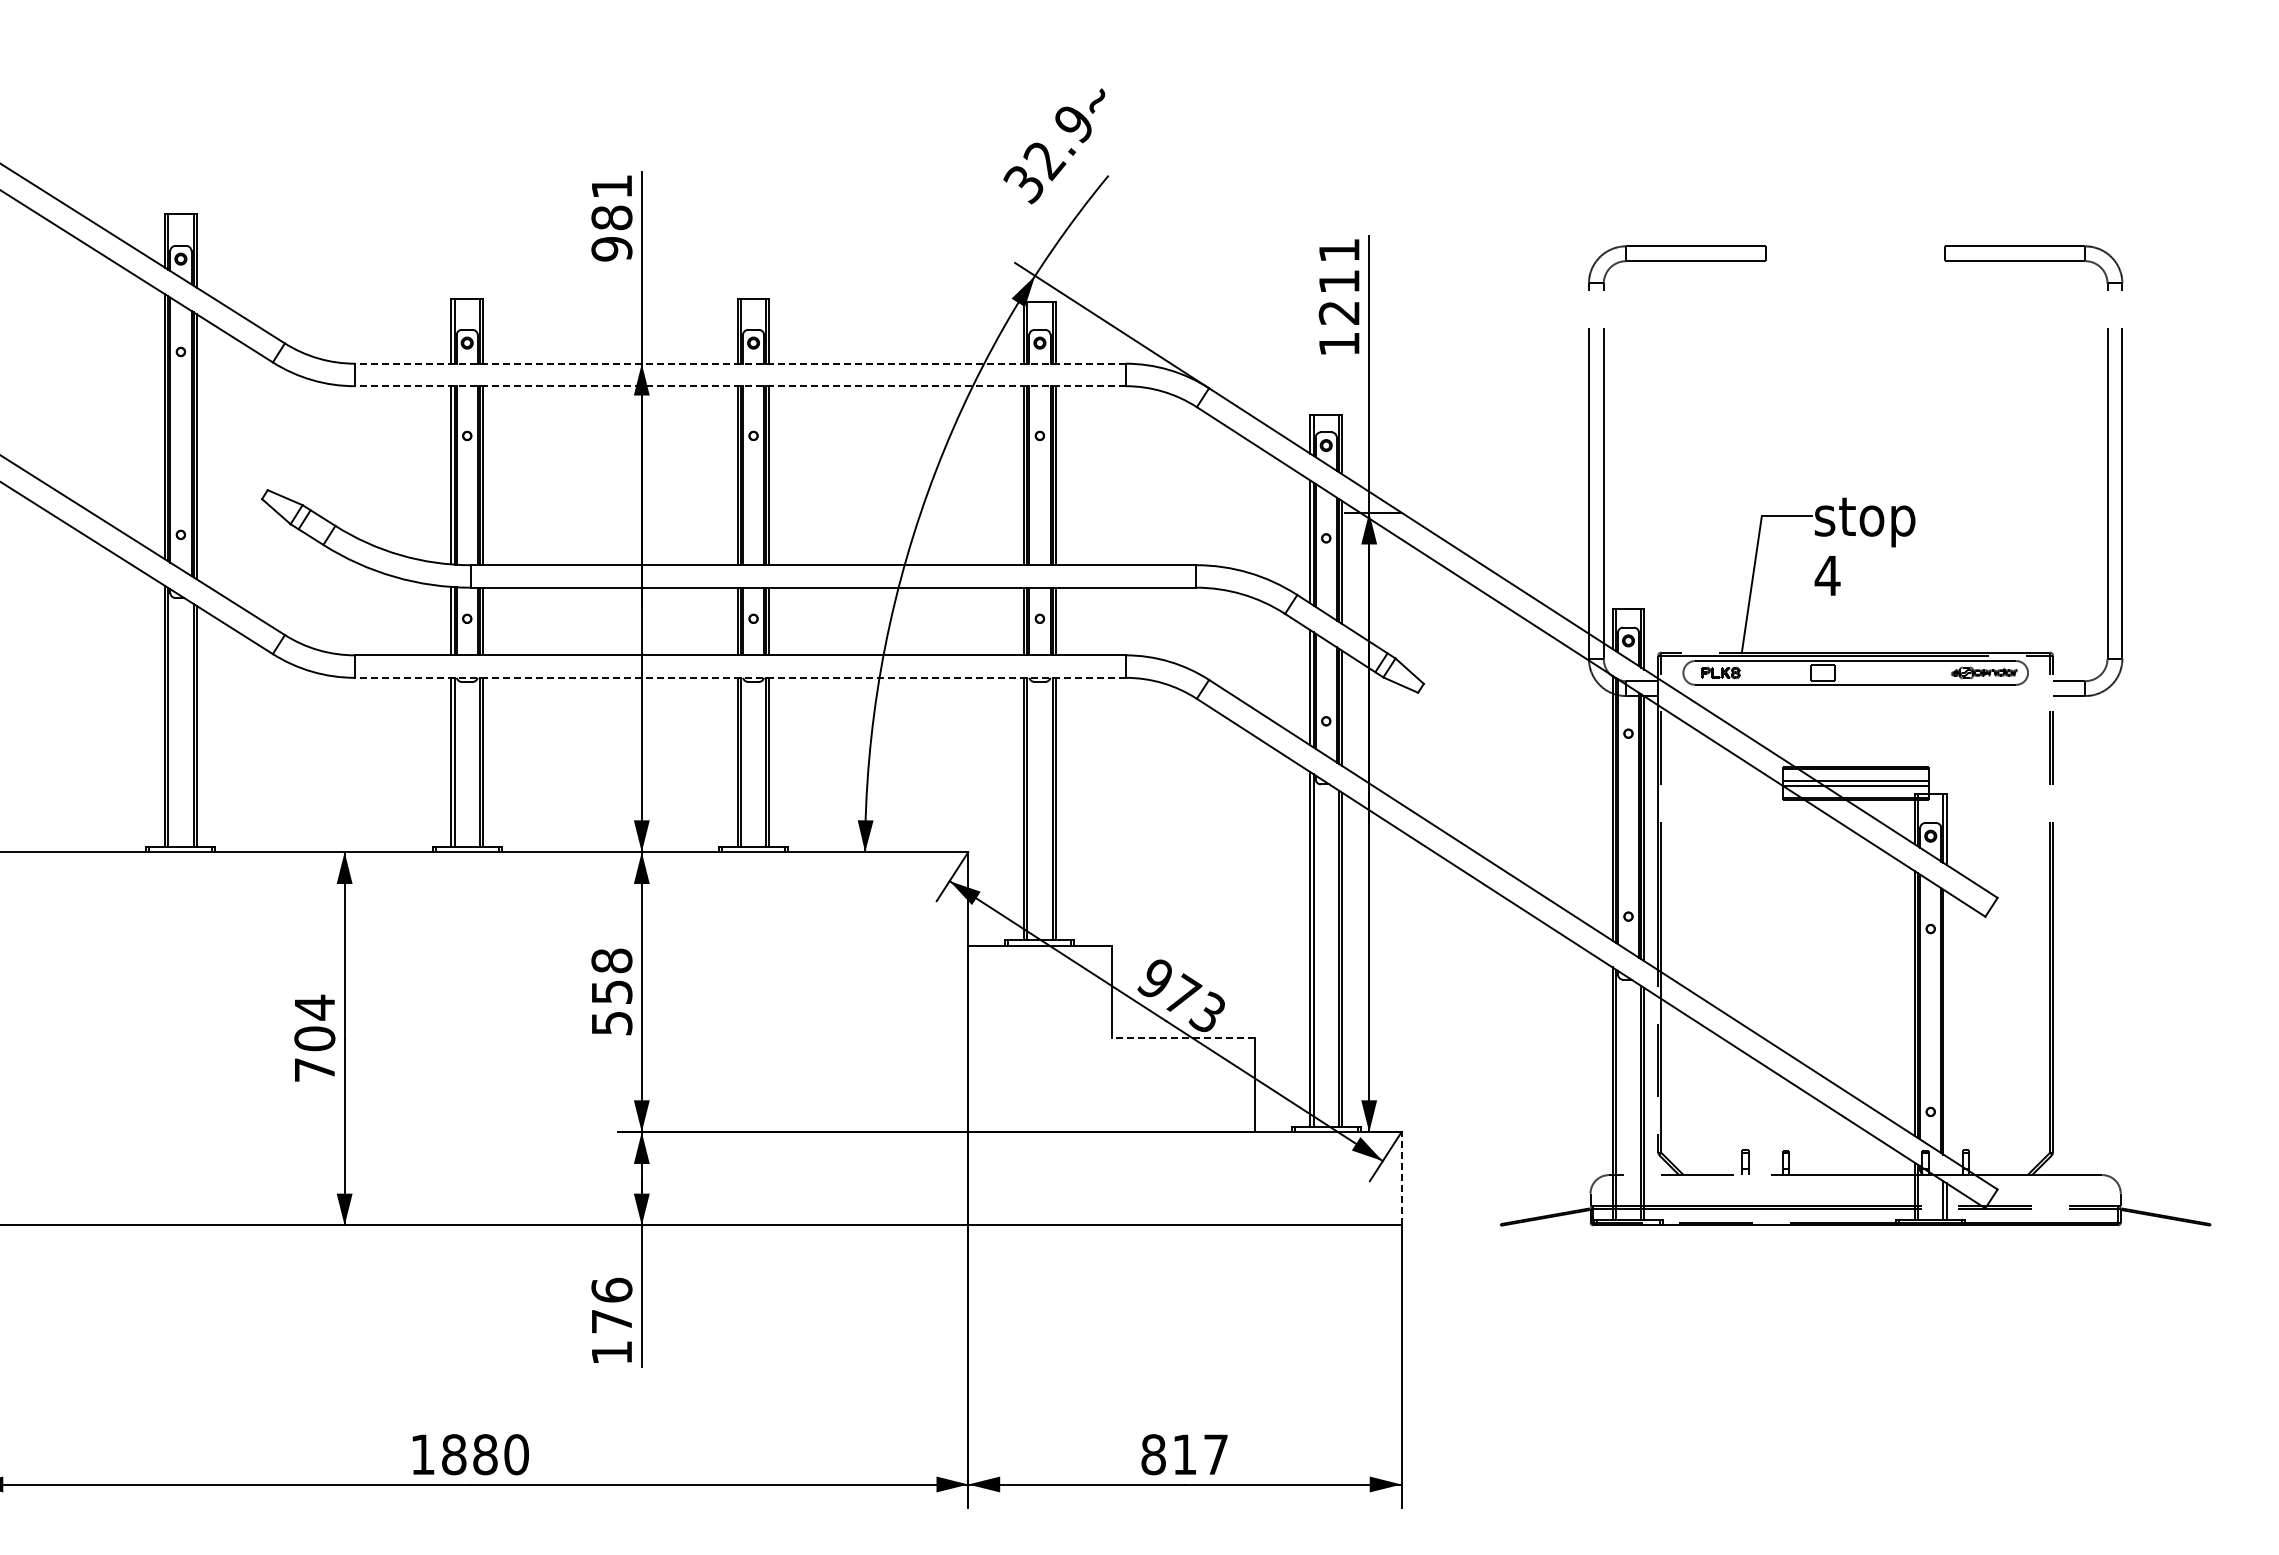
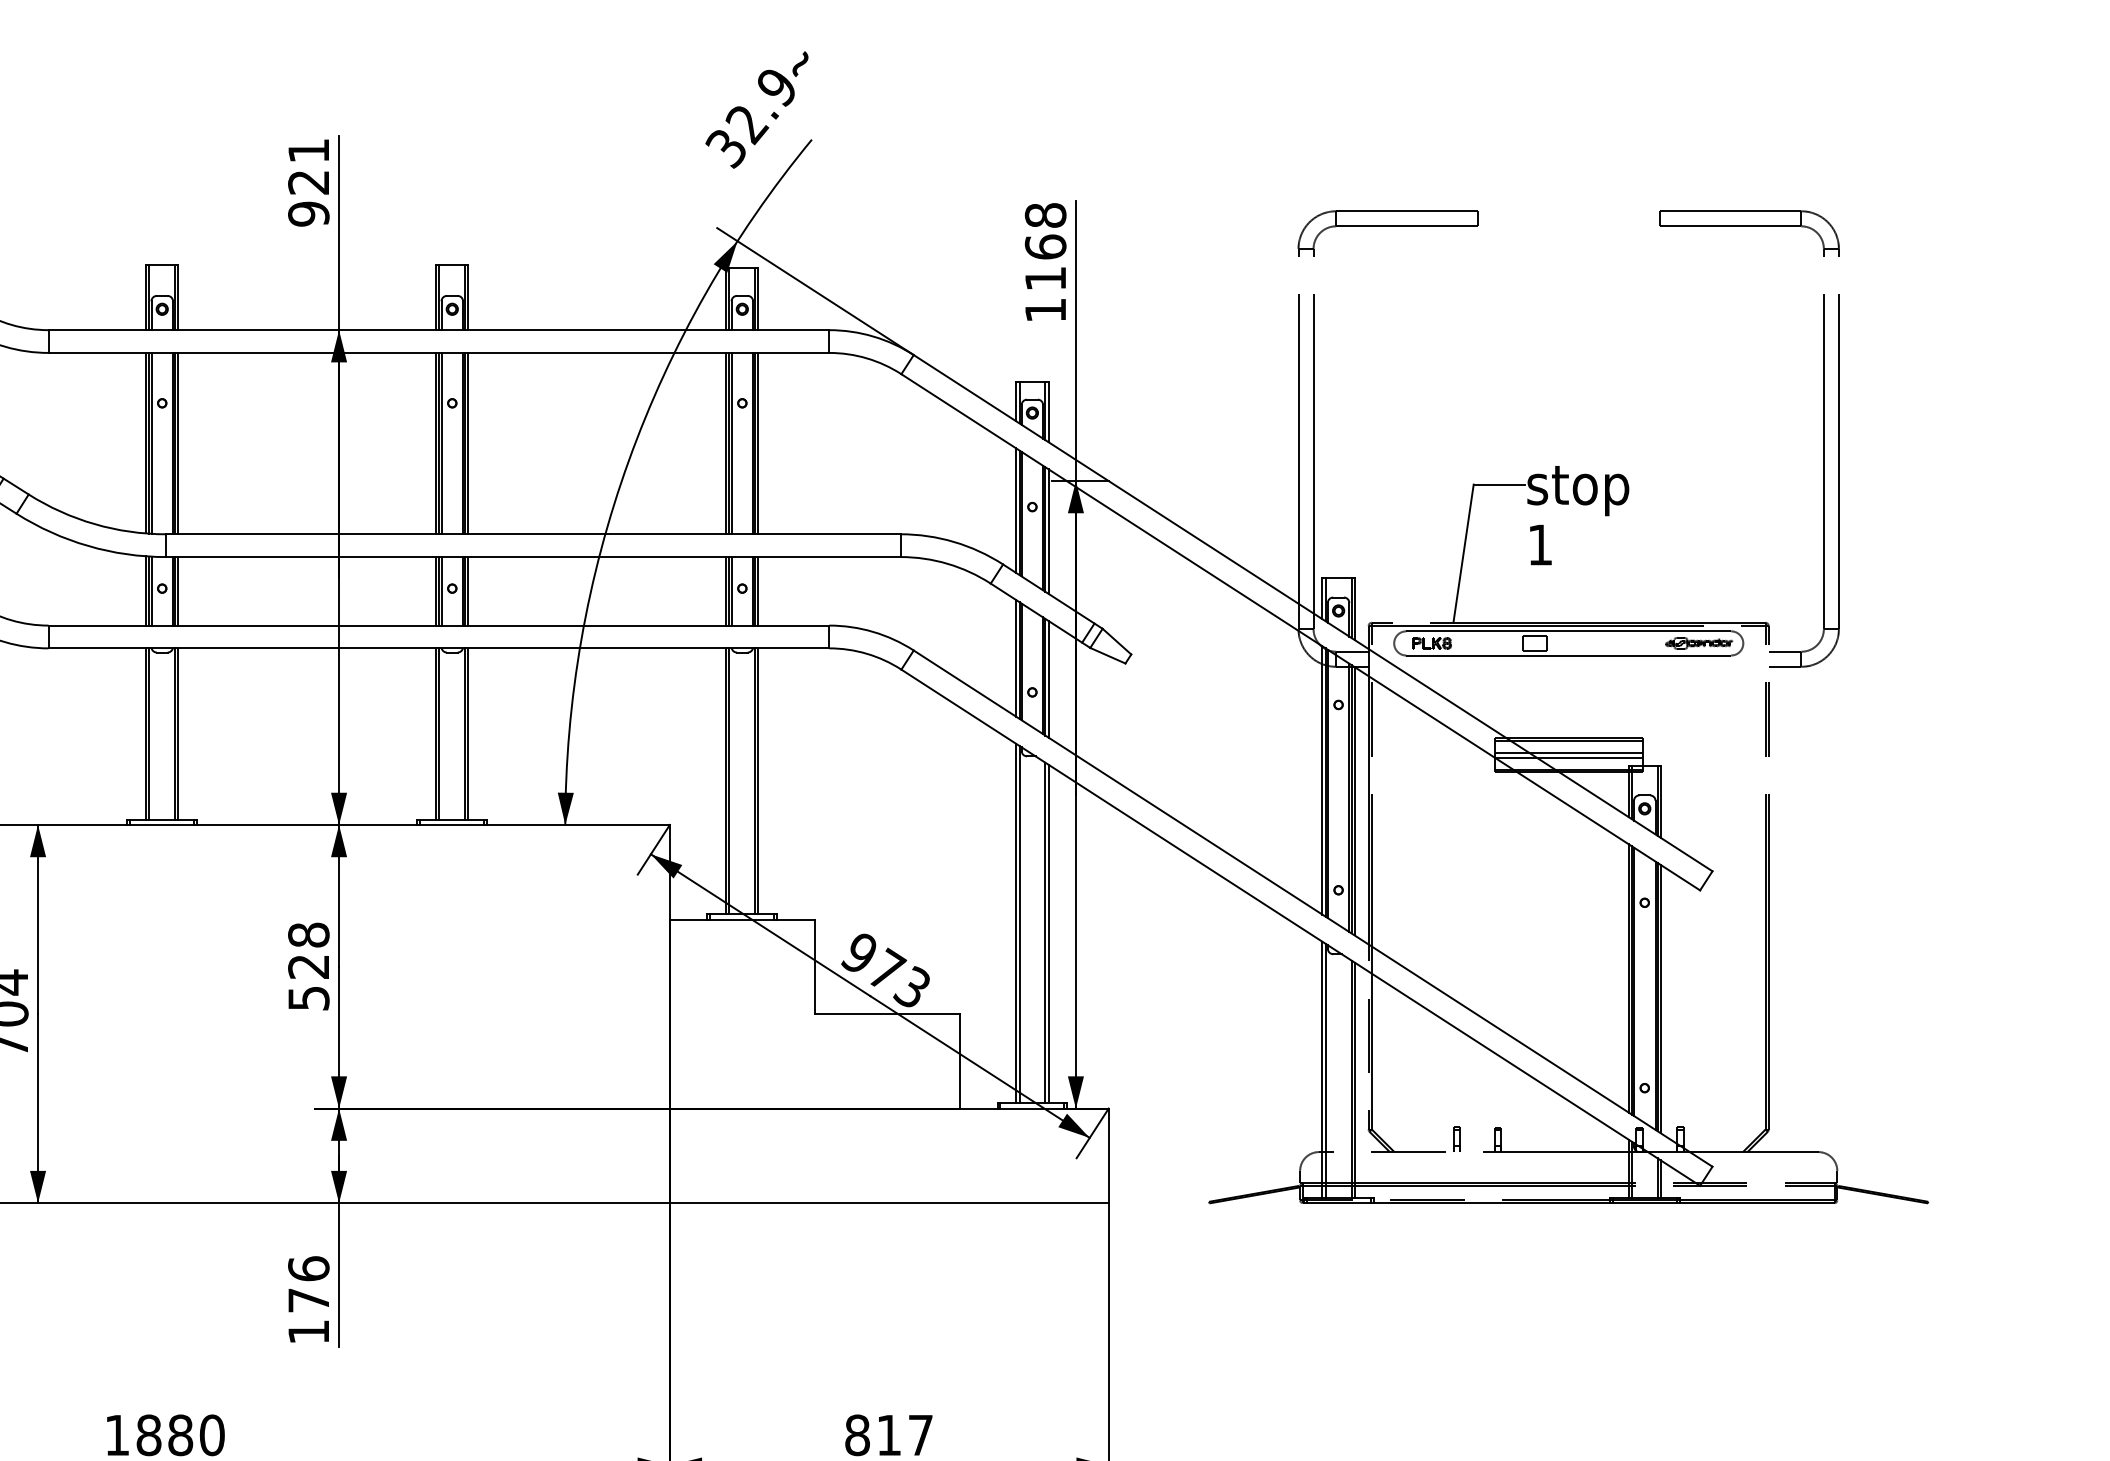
text: (611, 217) -> (308, 182), 981 -> 921
text: (1338, 281) -> (1044, 246), 1211 -> 1168
line: (739, 363) -> (438, 329), dashed -> solid
line: (739, 386) -> (438, 353), dashed -> solid
text: (1827, 575) -> (1540, 544), 4 -> 1
line: (739, 677) -> (438, 648), dashed -> solid
text: (611, 992) -> (308, 967), 558 -> 528
line: (1946, 1023) -> (1660, 998), added
line: (1183, 1038) -> (887, 1013), dashed -> solid
line: (1401, 1178) -> (1108, 1155), dashed -> solid

